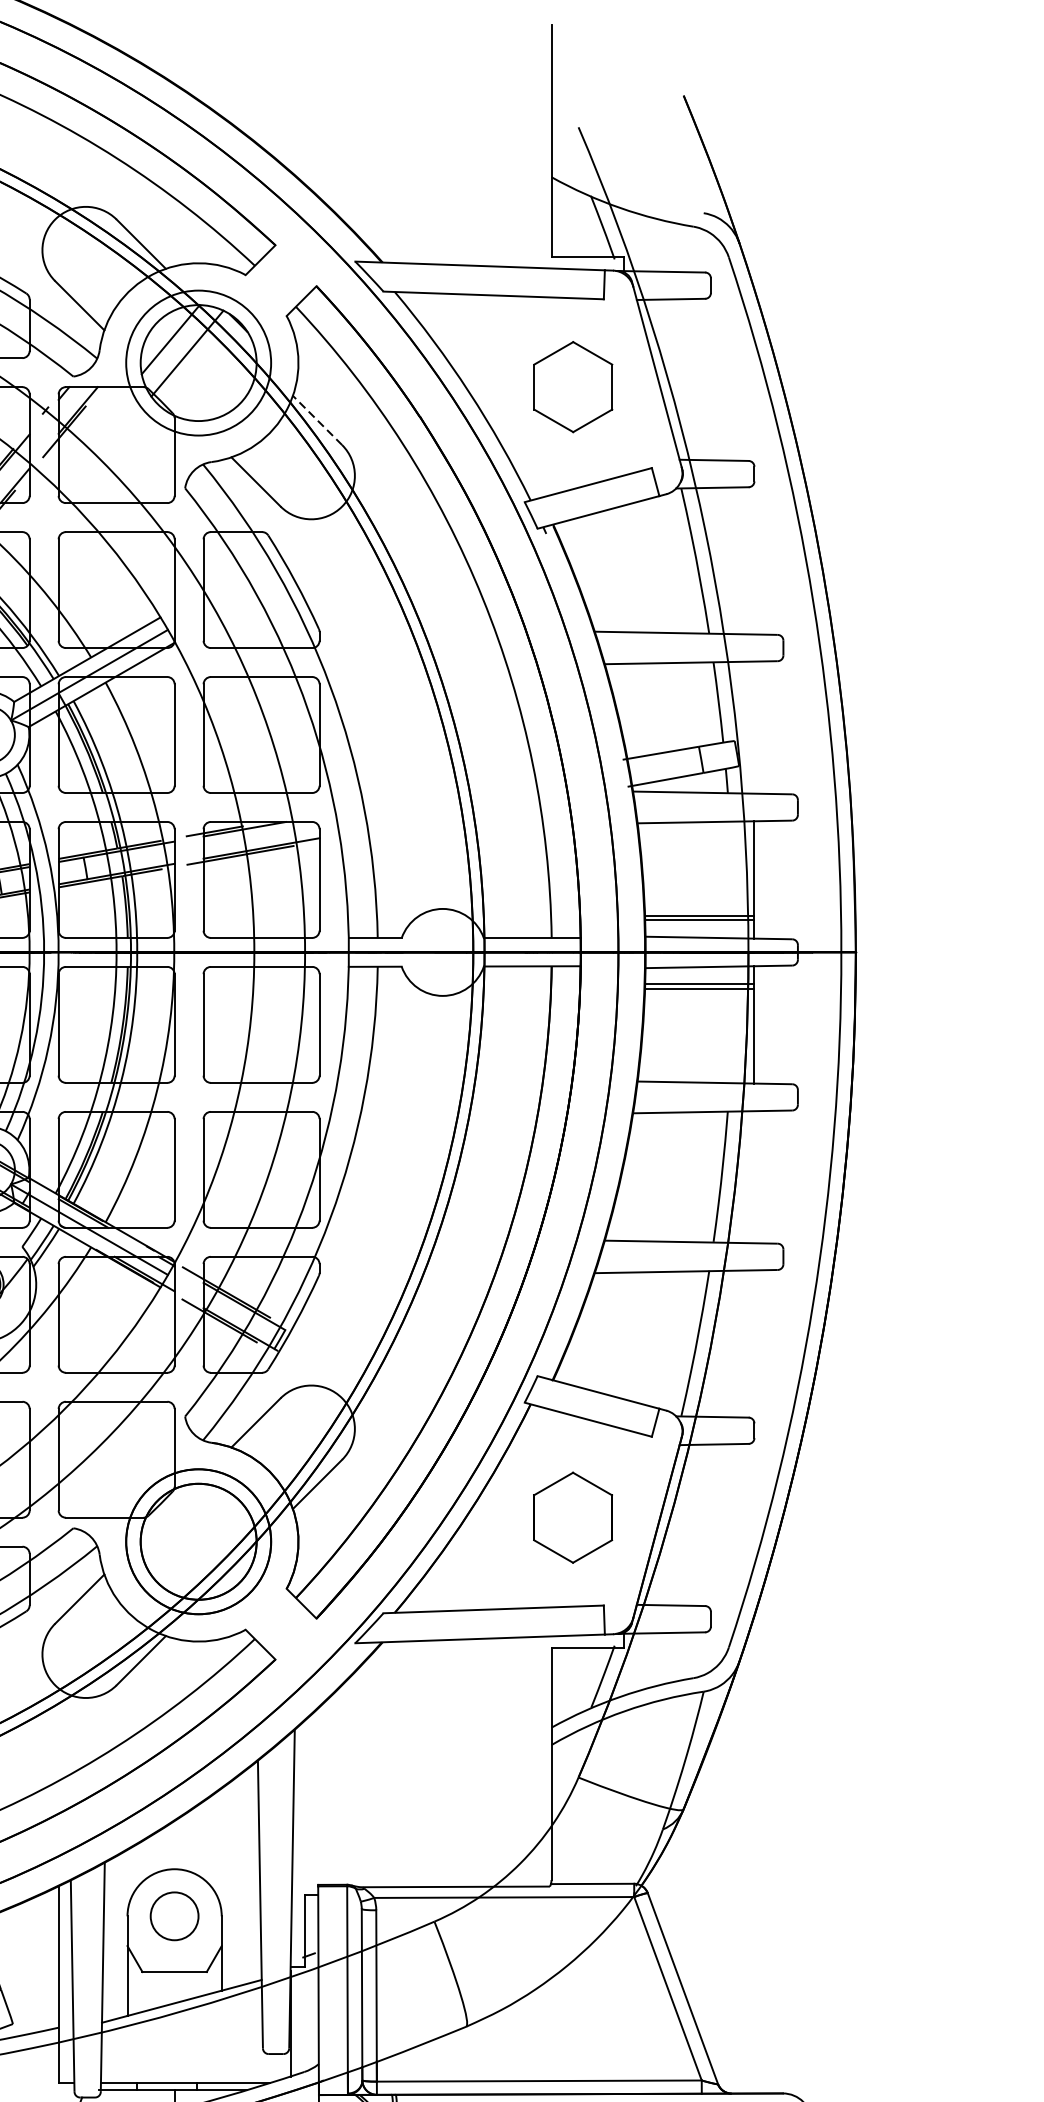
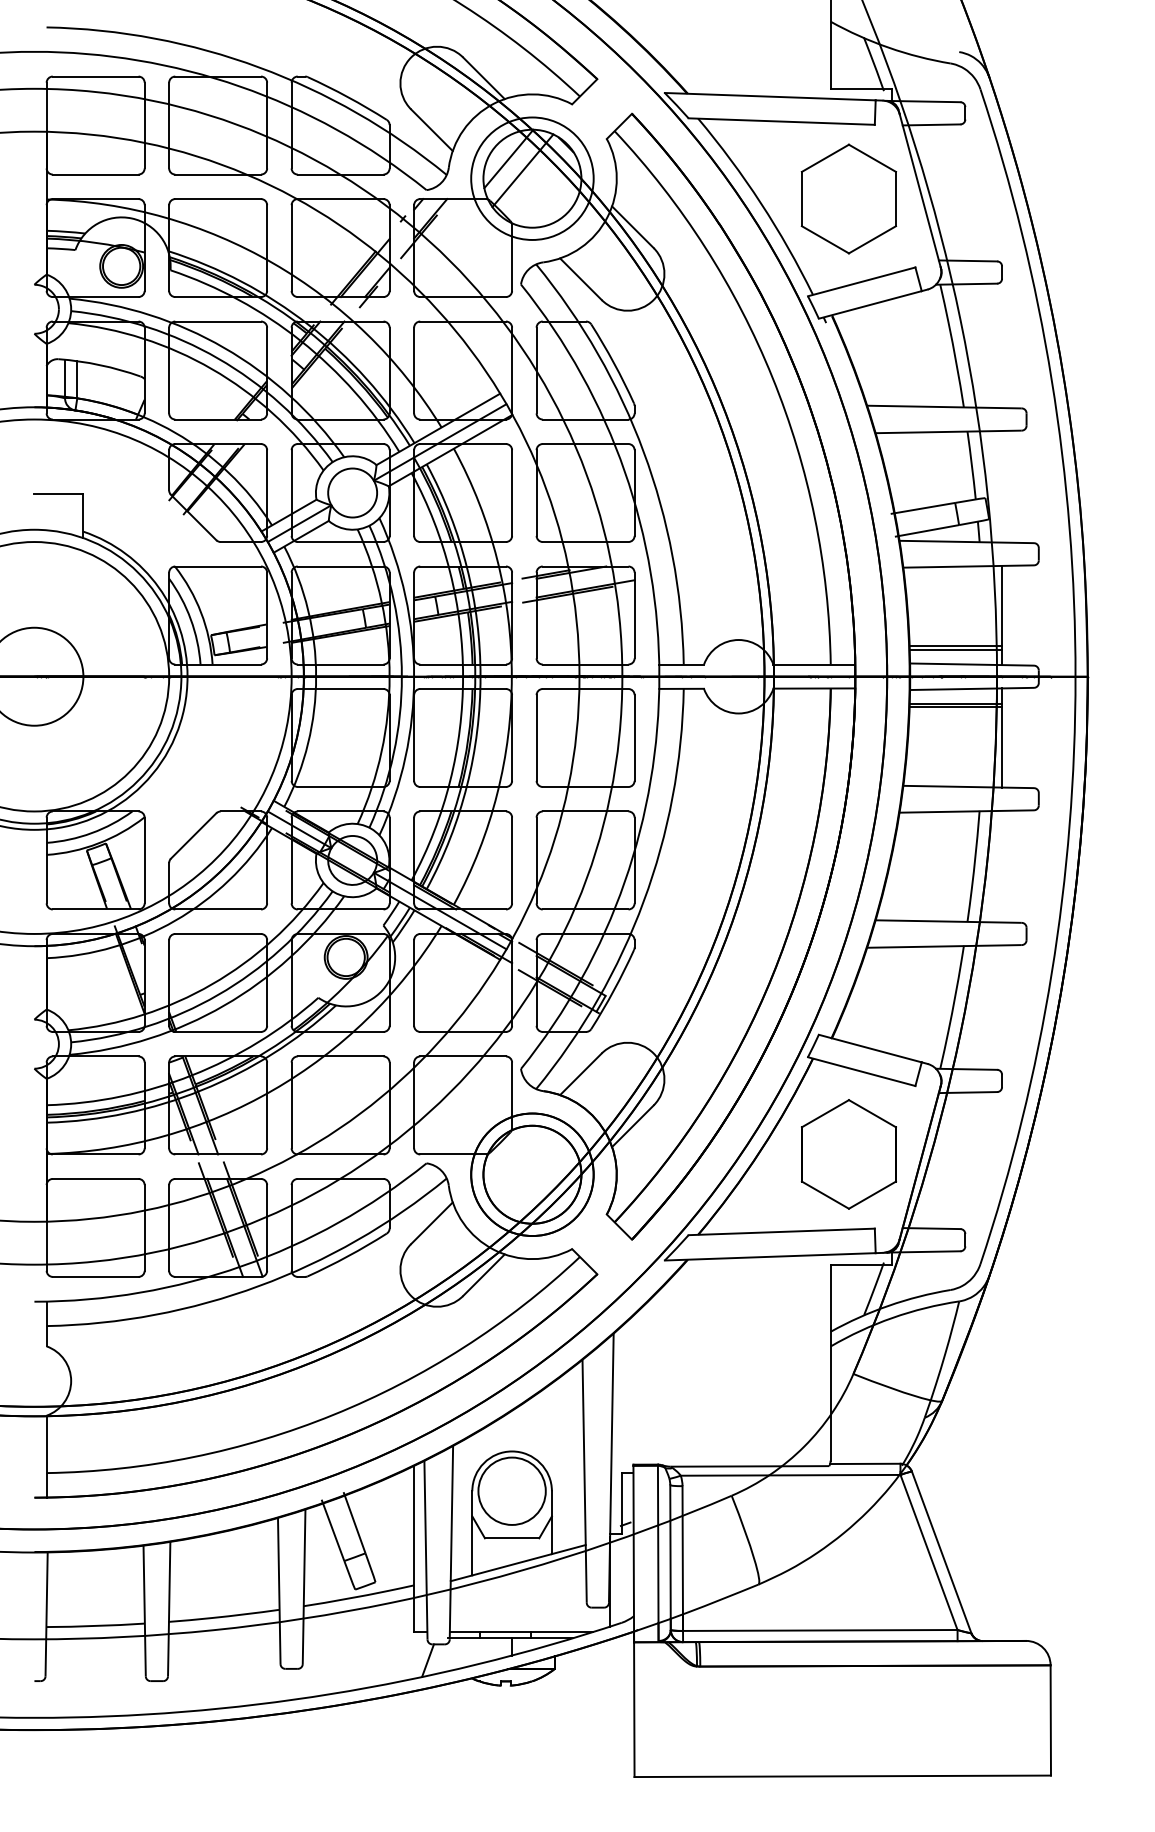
part: (572, 386) -> (848, 198), size x1.43
line: (317, 419) -> (632, 226), dashed -> solid
part: (572, 1517) -> (848, 1154), size x1.43
circle: (173, 1915) -> (511, 1490), size x1.67

